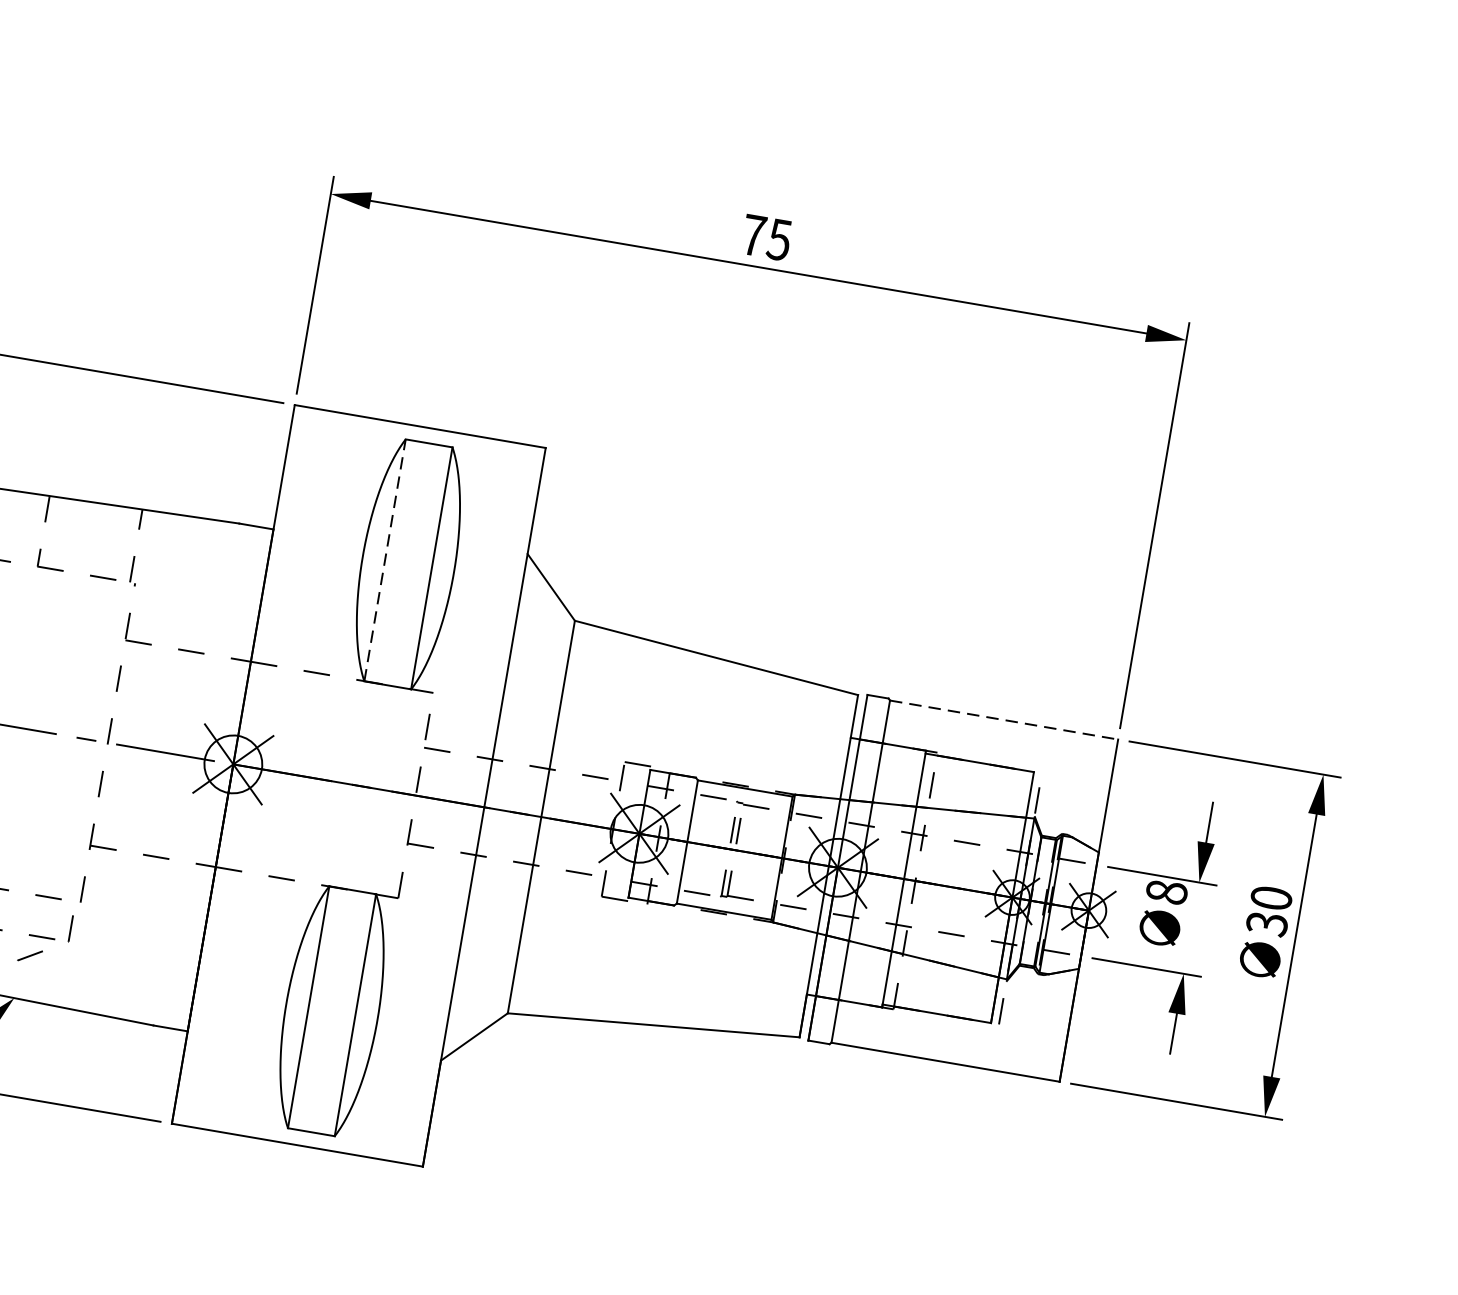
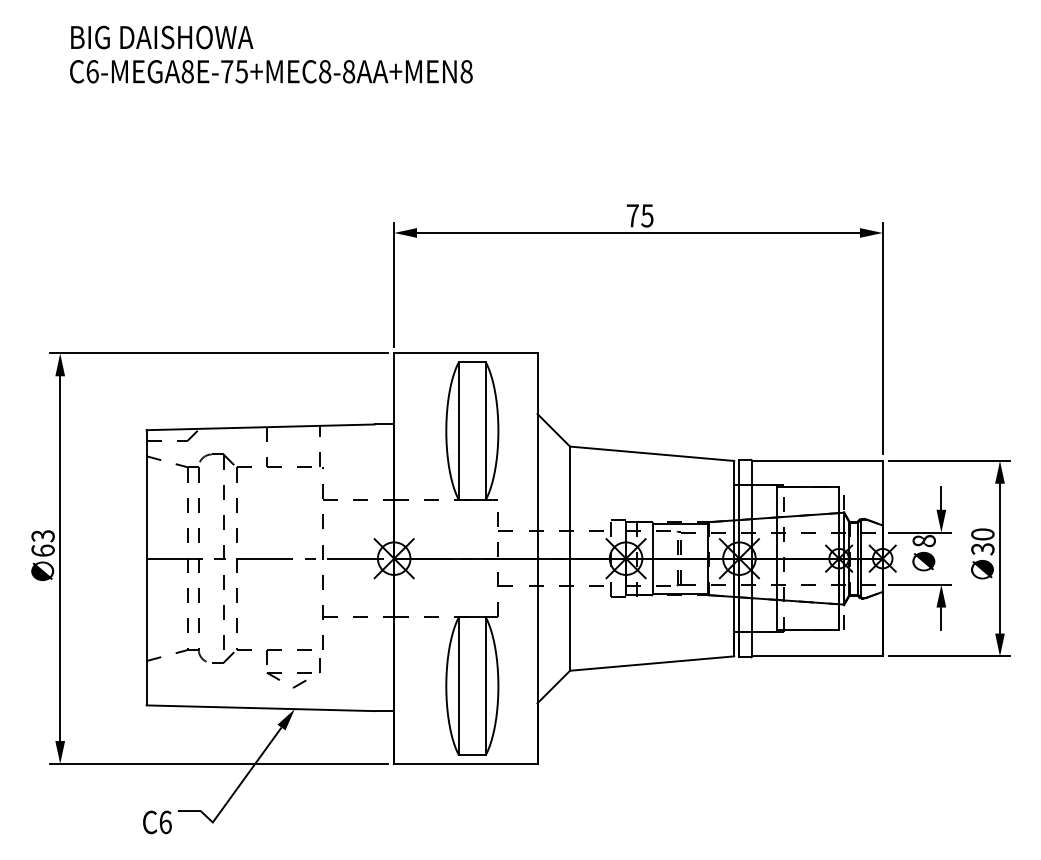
line: (386, 559) -> (459, 430), dashed -> solid
line: (1005, 719) -> (818, 460), dashed -> solid

